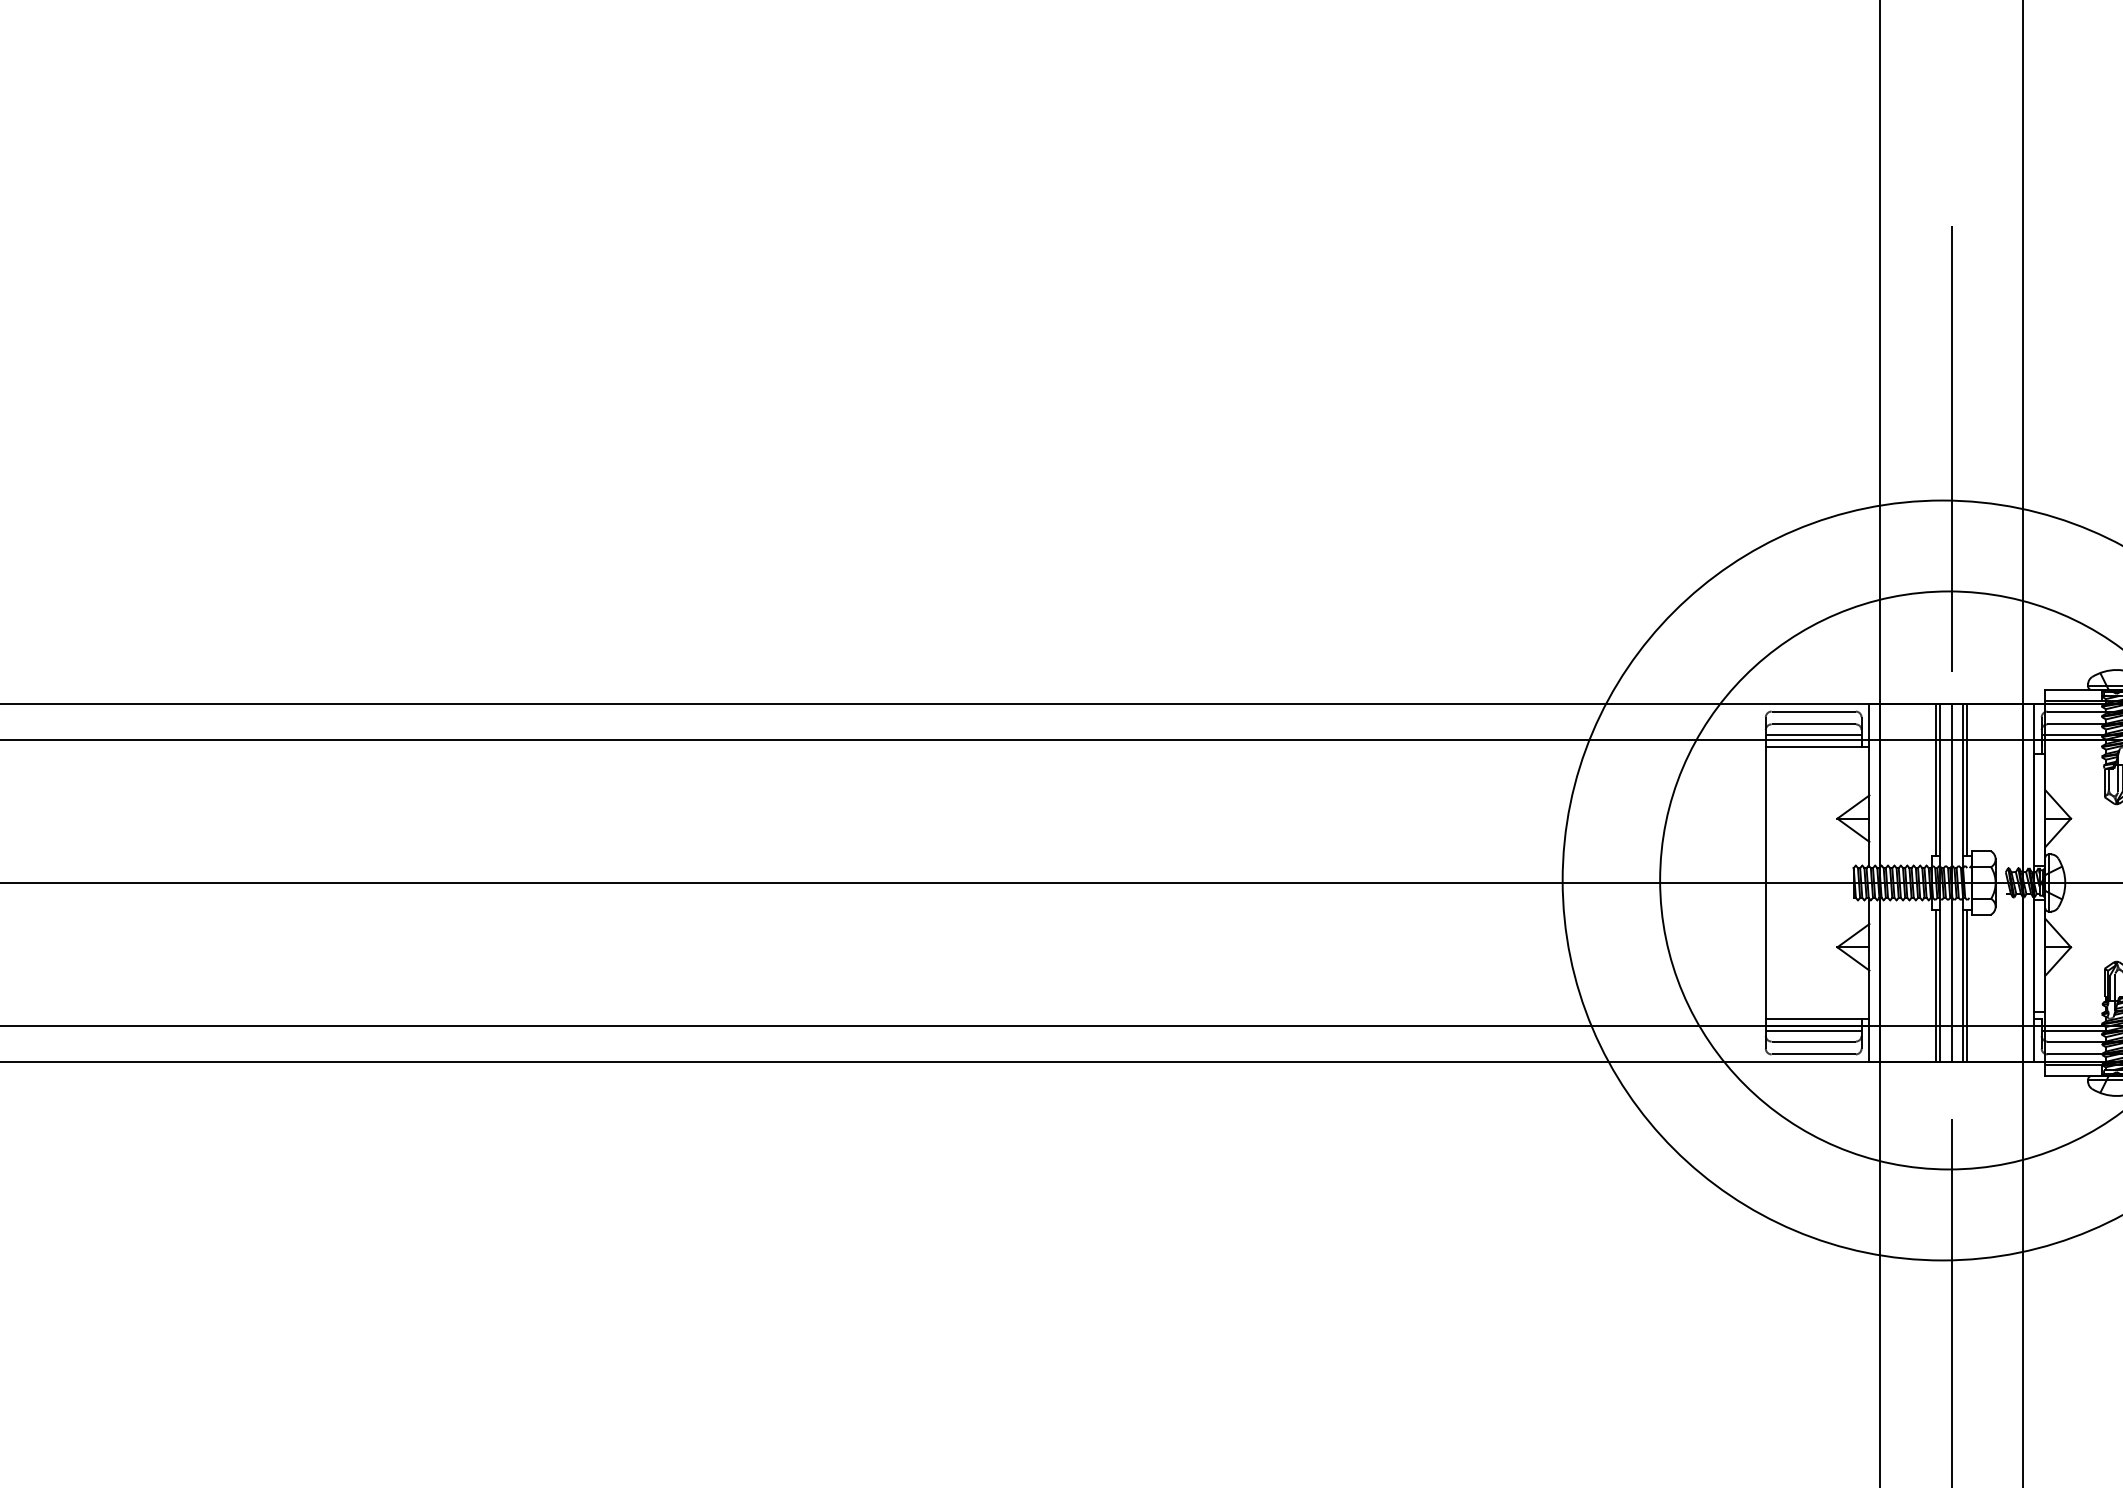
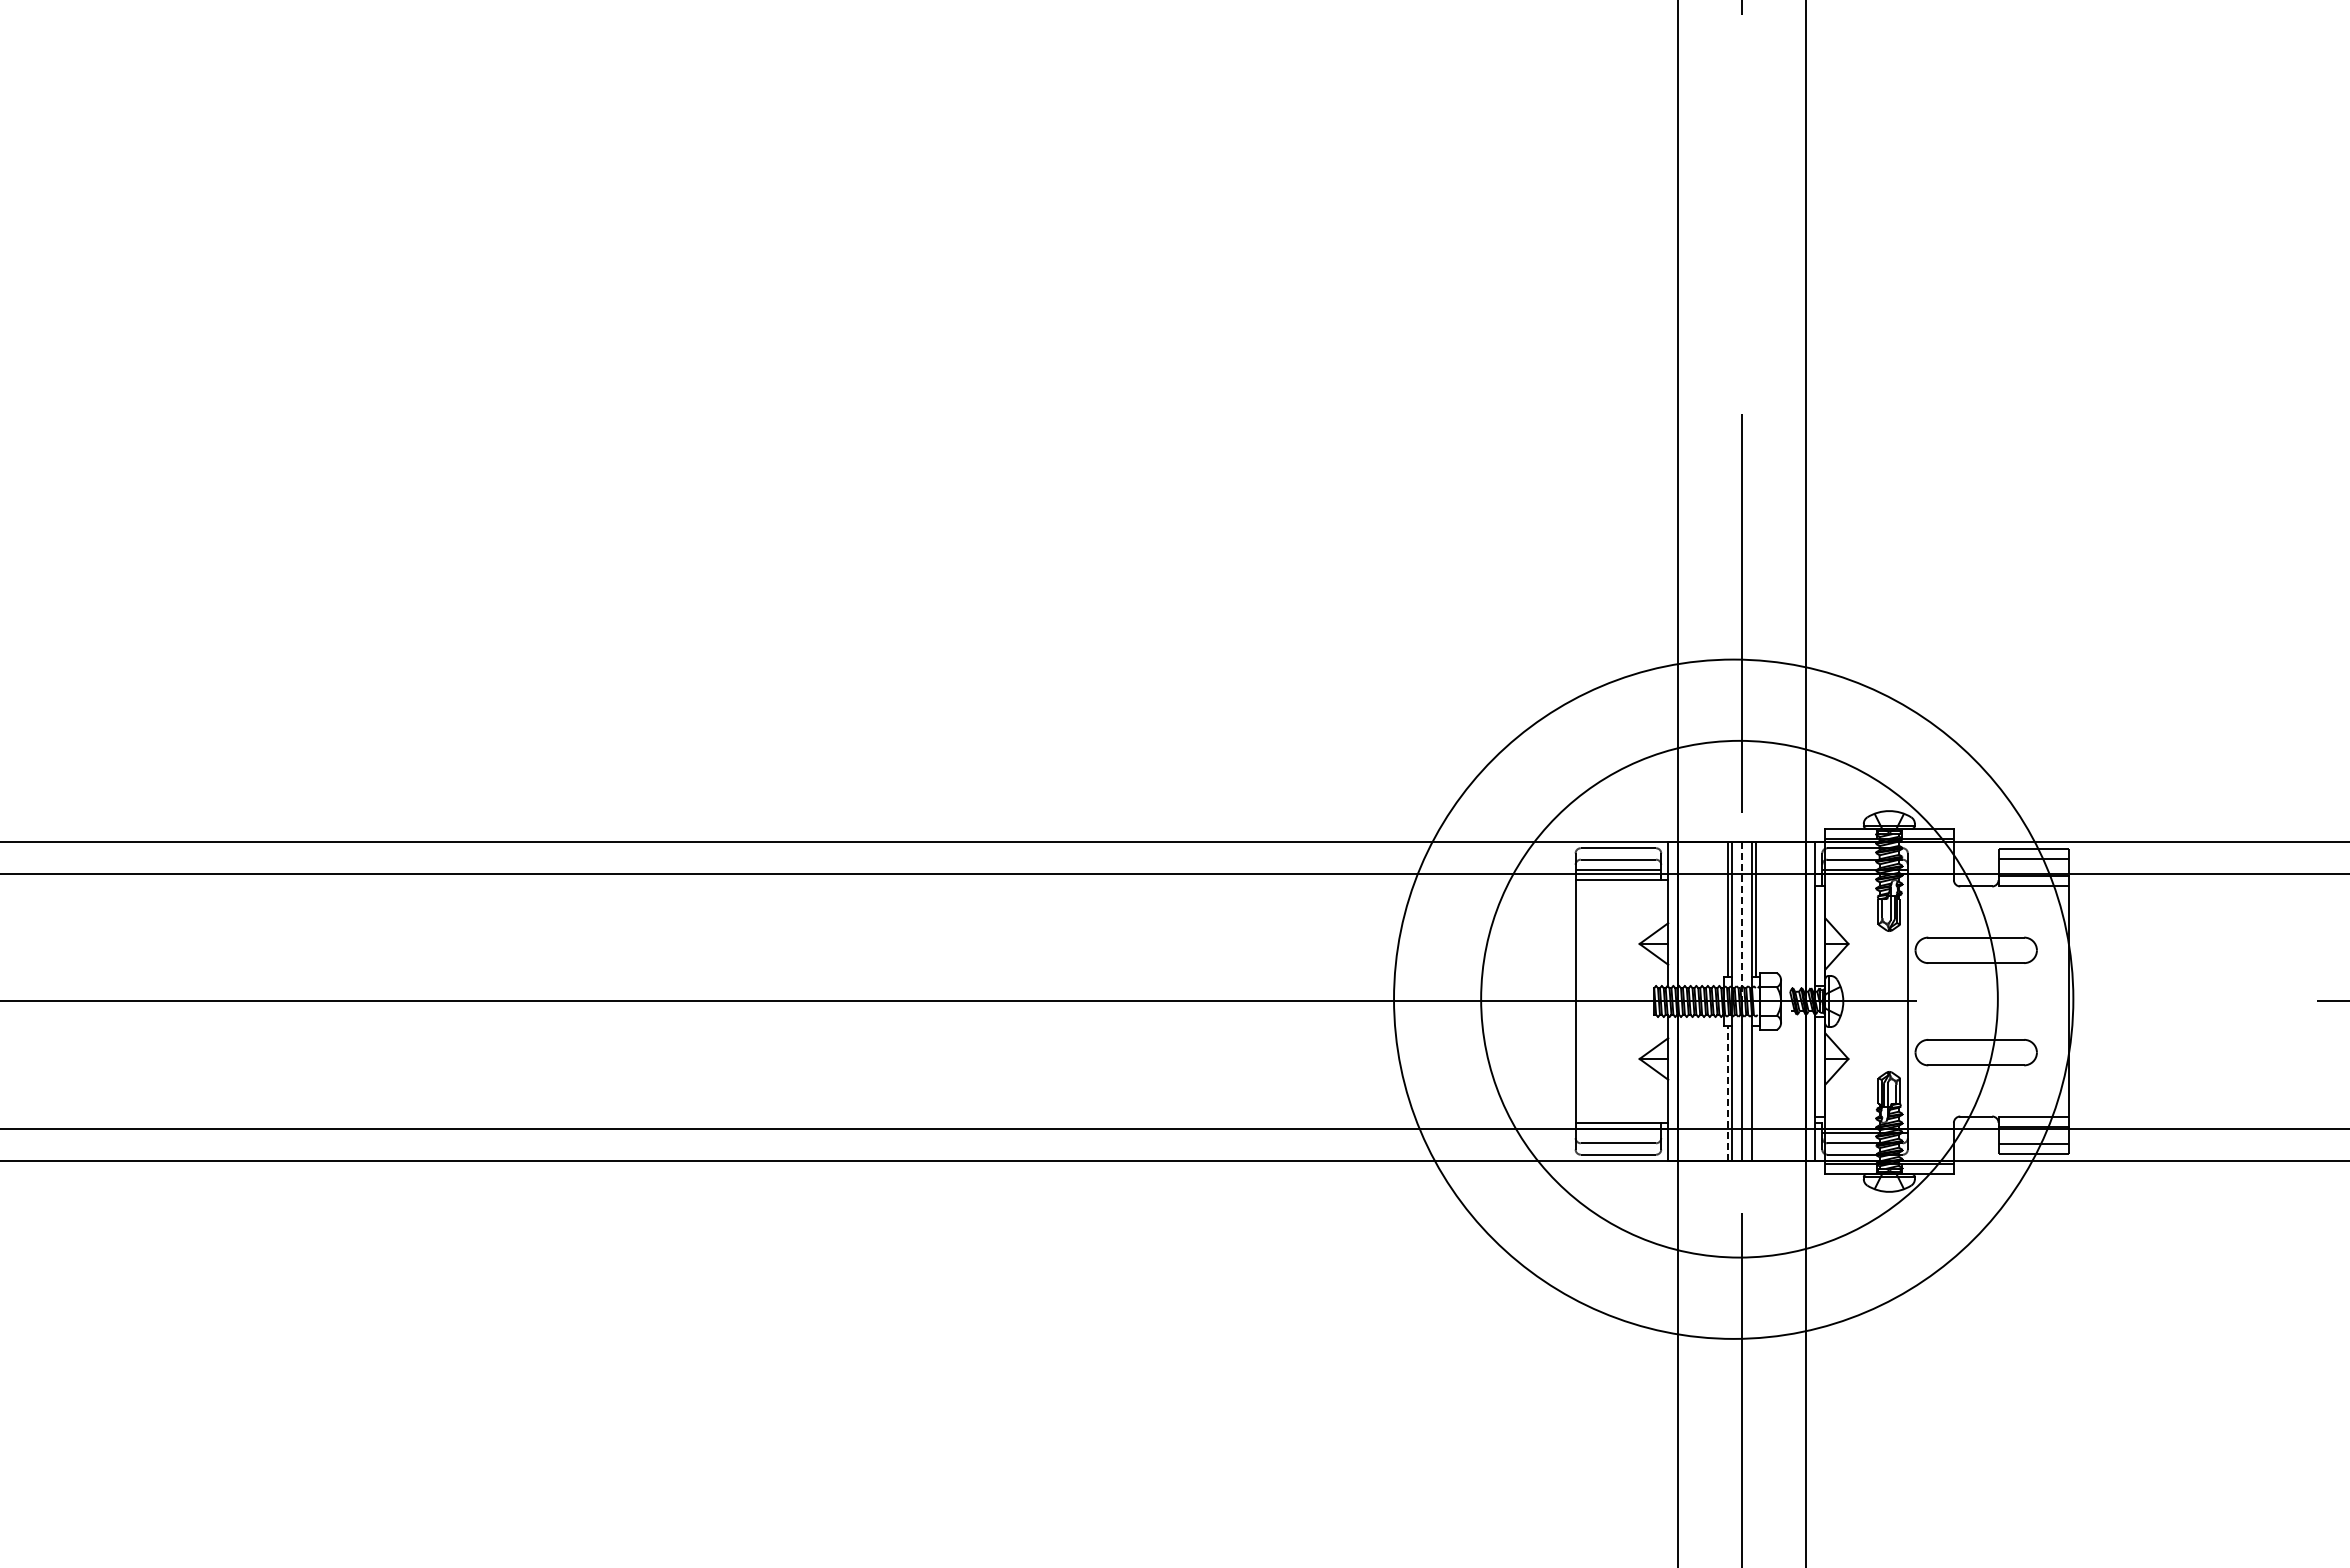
line: (1951, 793) -> (1741, 921), solid -> dashed
line: (1935, 985) -> (1727, 1093), solid -> dashed
line: (1967, 985) -> (1755, 1093), removed
line: (1813, 1030) -> (1618, 1133), removed

